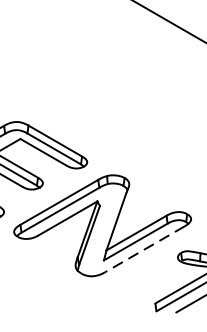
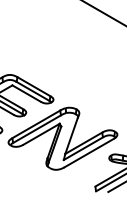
line: (144, 249) -> (88, 153), dashed -> solid

